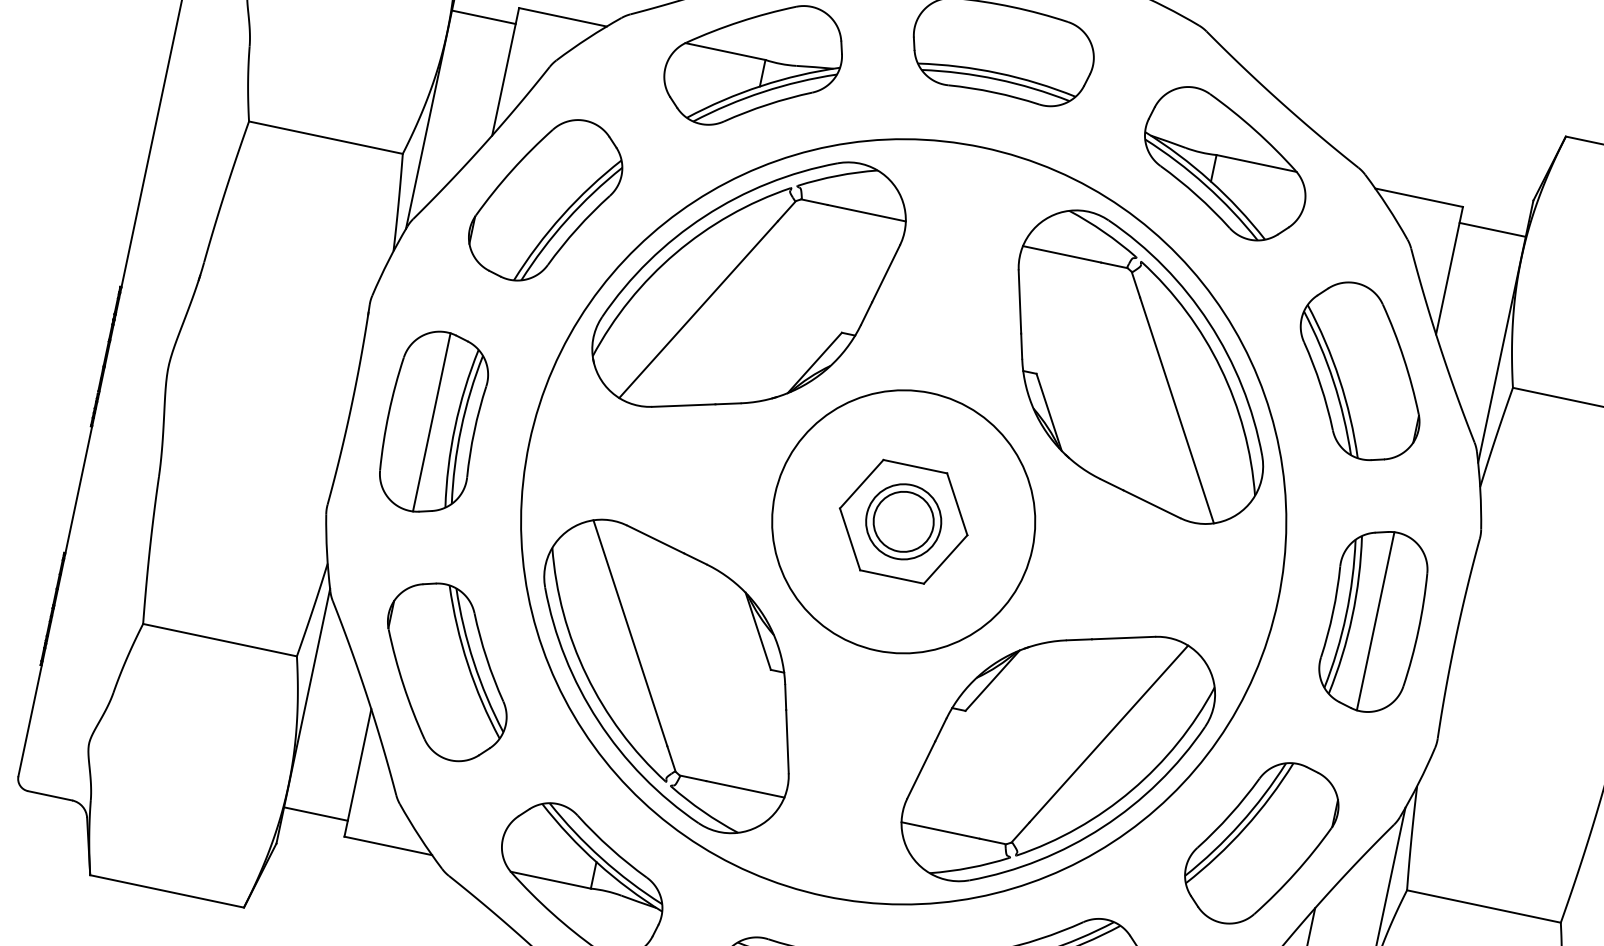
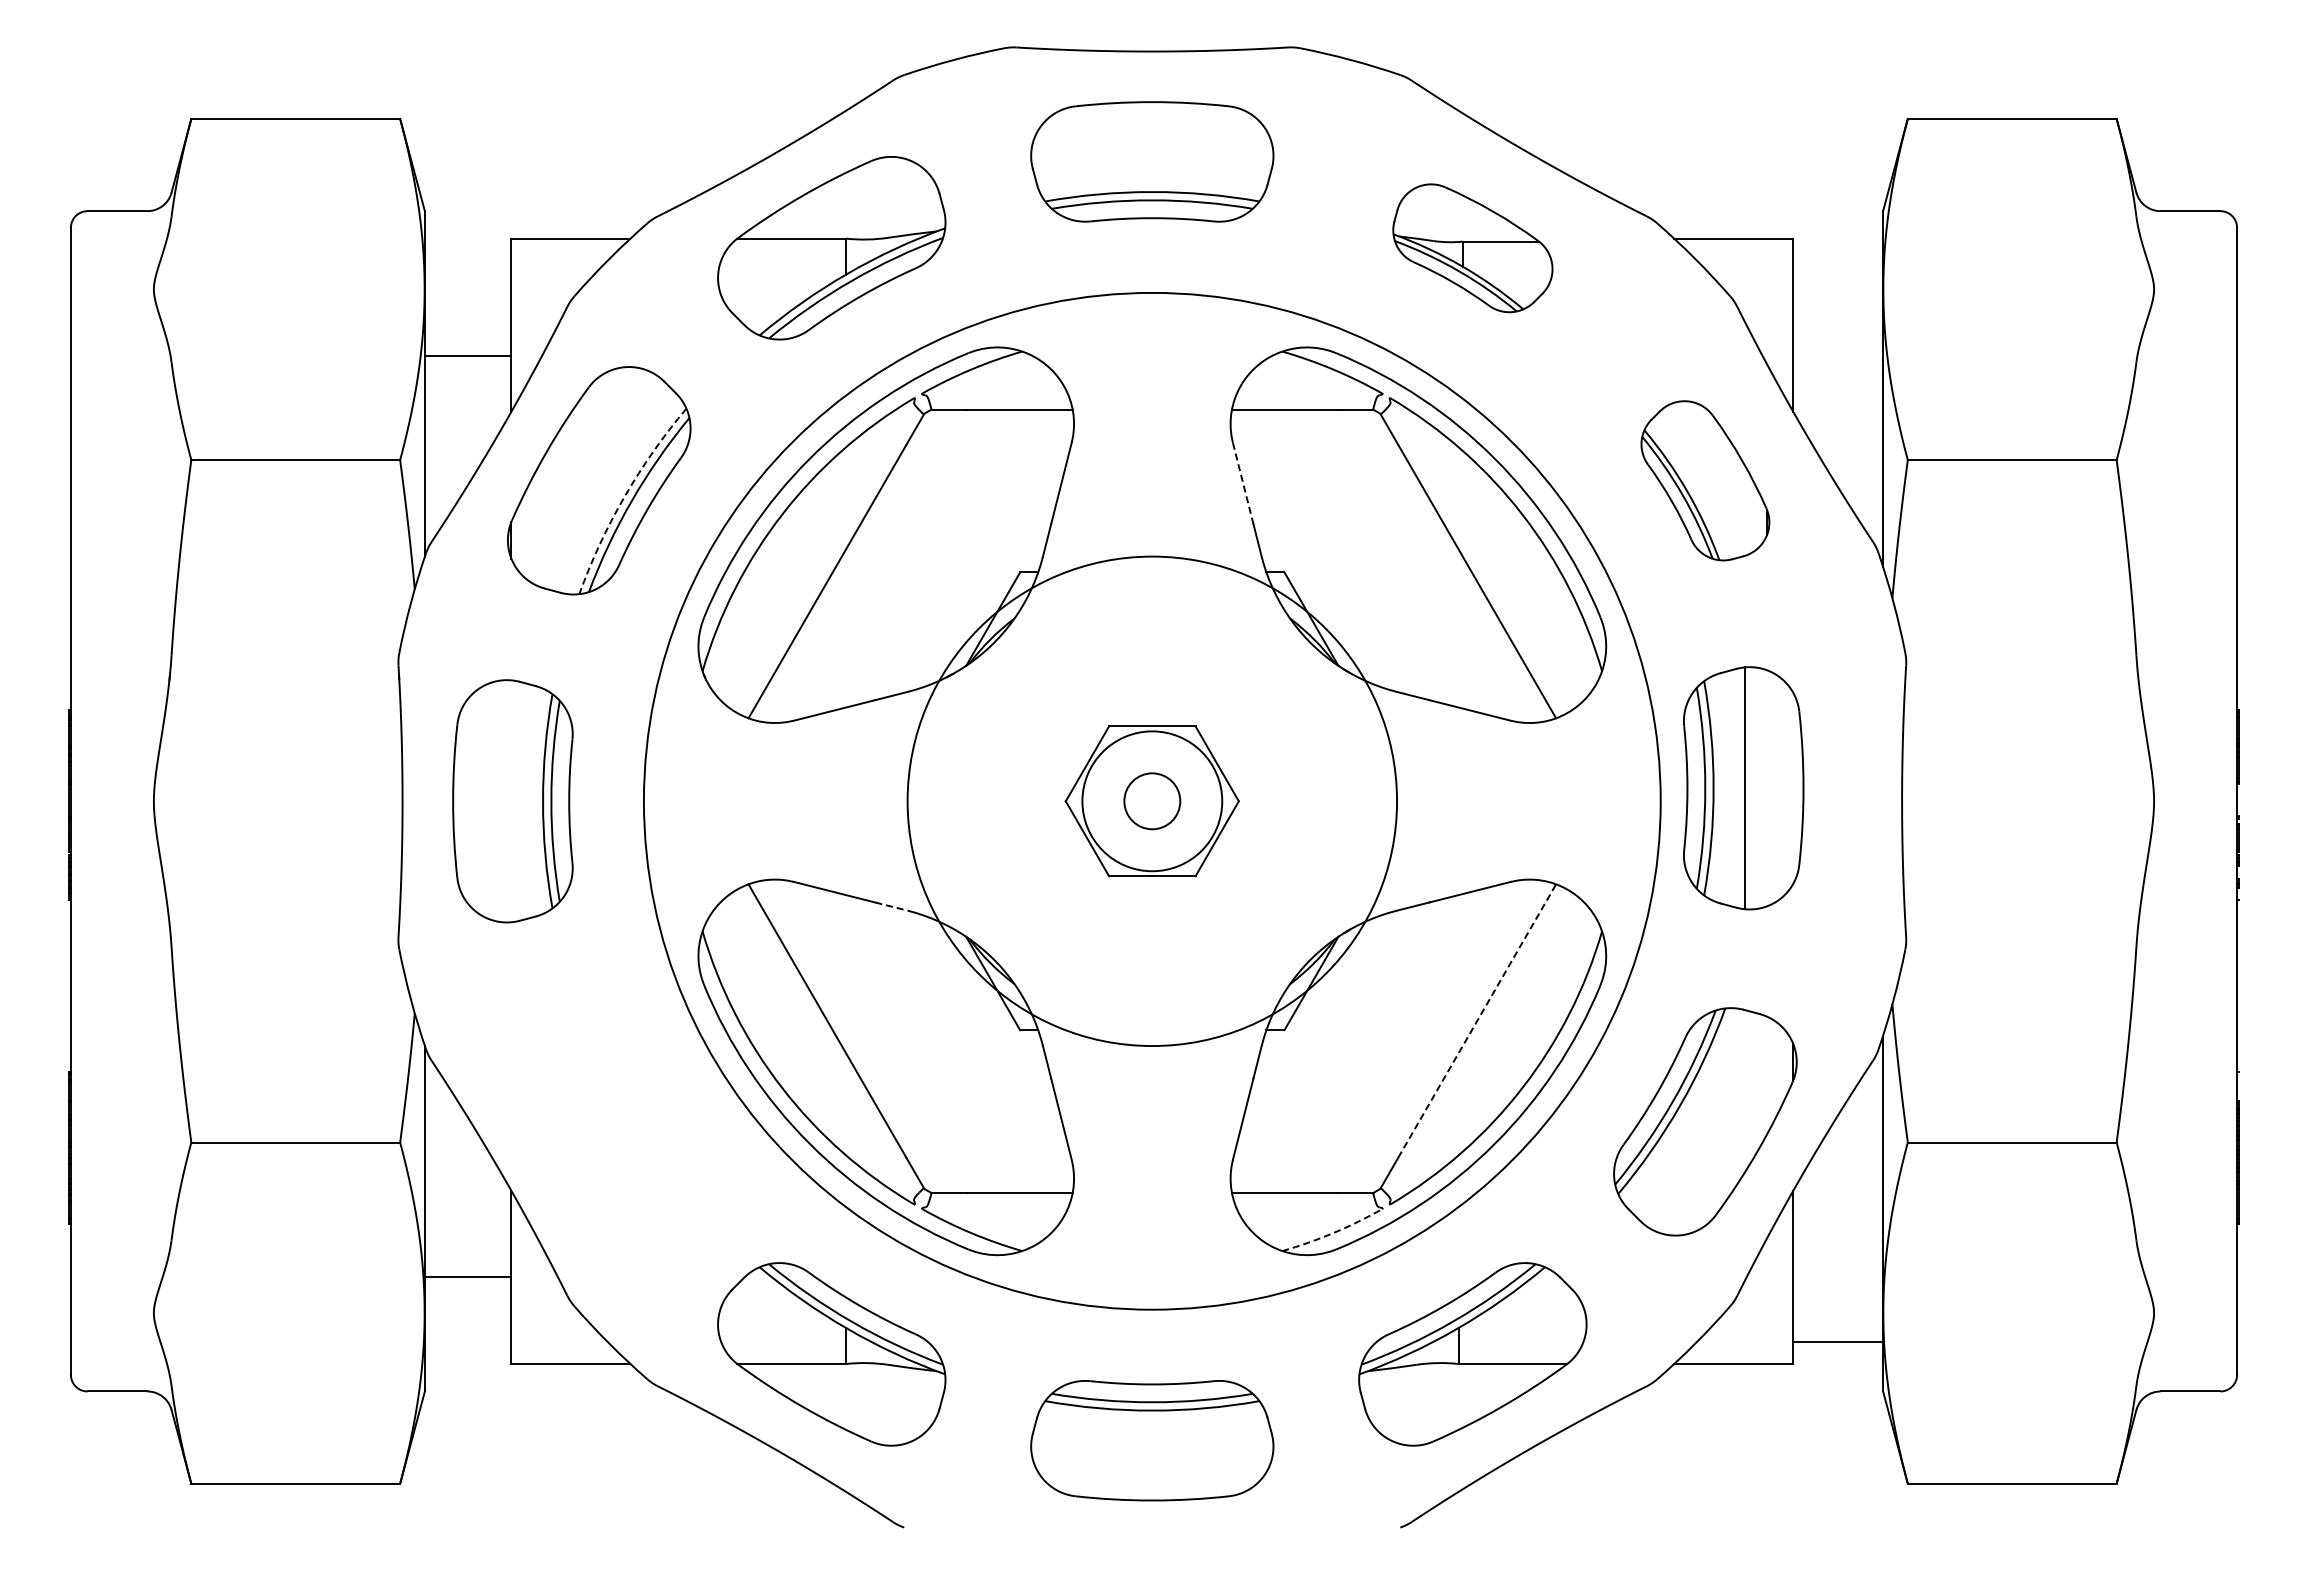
line: (483, 17) -> (467, 356), moved
part: (1225, 164) -> (1472, 248), size x0.7
arc: (562, 215) -> (624, 496), solid -> dashed
line: (1492, 230) -> (1838, 260), removed
line: (1020, 301) -> (1243, 483), solid -> dashed
part: (1360, 371) -> (1705, 480), size x0.7
line: (431, 422) -> (511, 801), removed
circle: (903, 522) -> (1152, 801), size x0.7
circle: (903, 522) -> (1152, 801), size x1.4
circle: (903, 522) -> (1152, 801), size x1.4
line: (695, 558) -> (891, 906), solid -> dashed
part: (1374, 621) -> (1743, 788), moved
part: (446, 671) -> (599, 1121), removed
line: (1108, 734) -> (1477, 1021), solid -> dashed
line: (315, 814) -> (467, 1277), moved
arc: (970, 868) -> (1333, 1233), solid -> dashed

